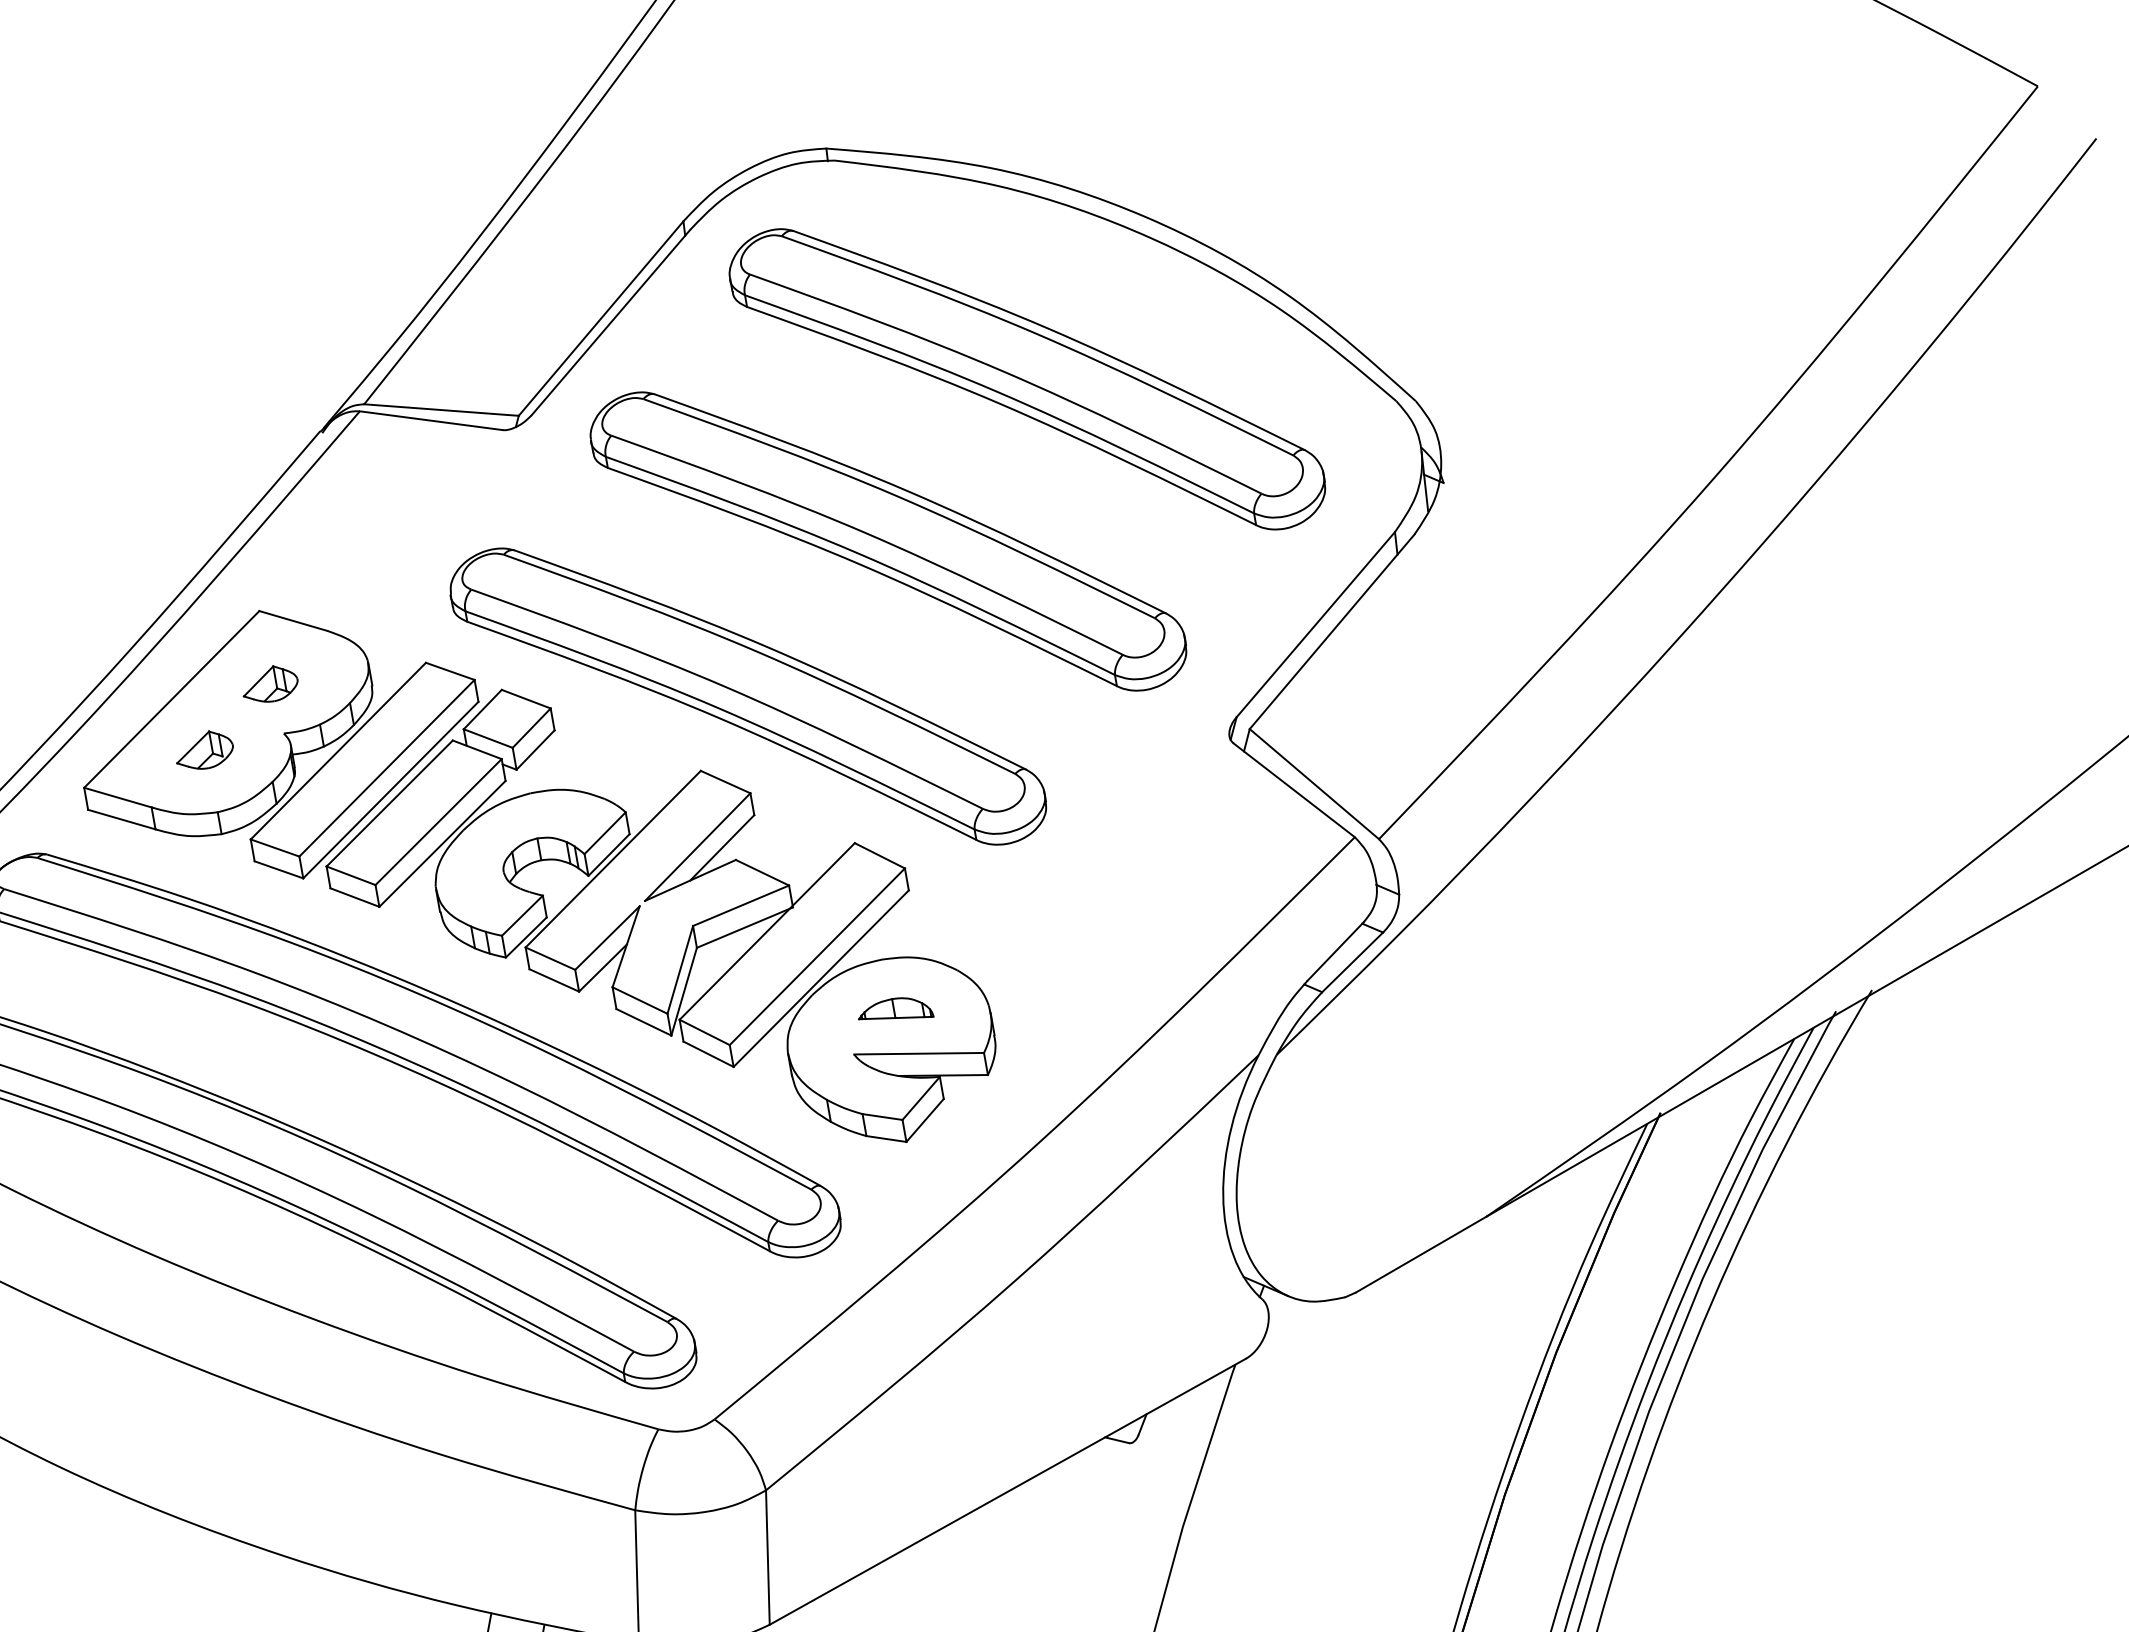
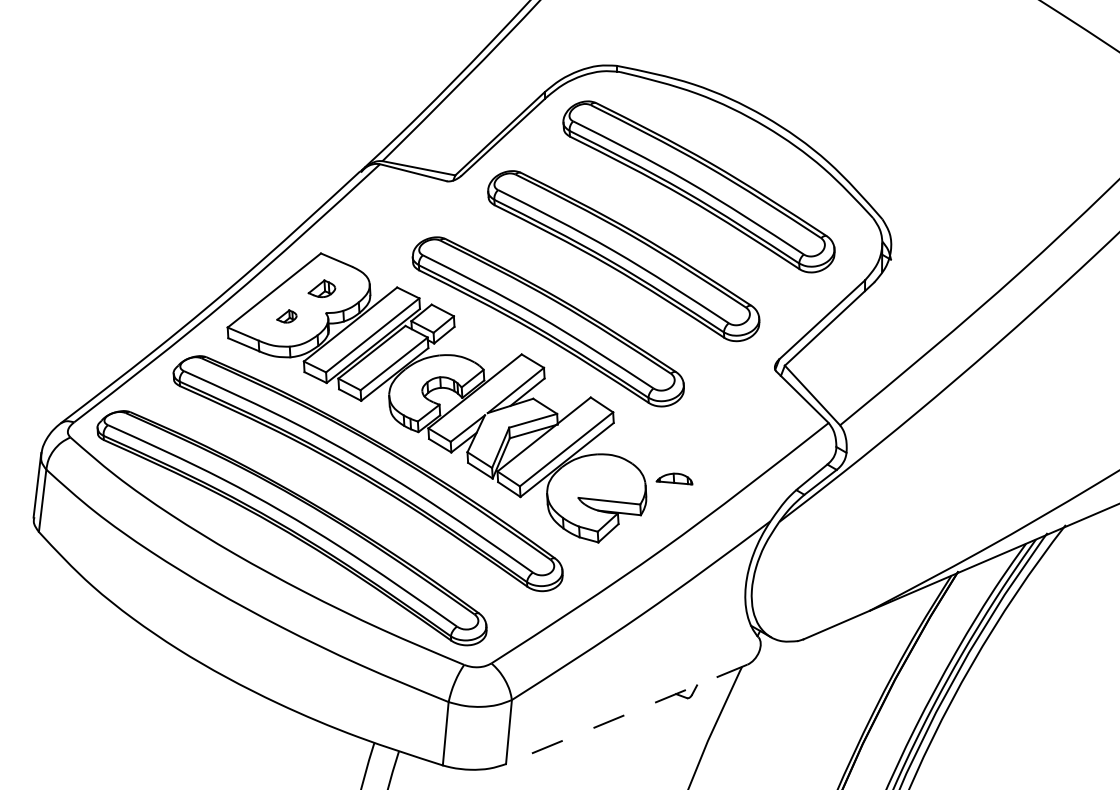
part: (203, 750) -> (286, 316), size x0.7
part: (895, 1008) -> (674, 478), moved
line: (1007, 1492) -> (626, 714), solid -> dashed

